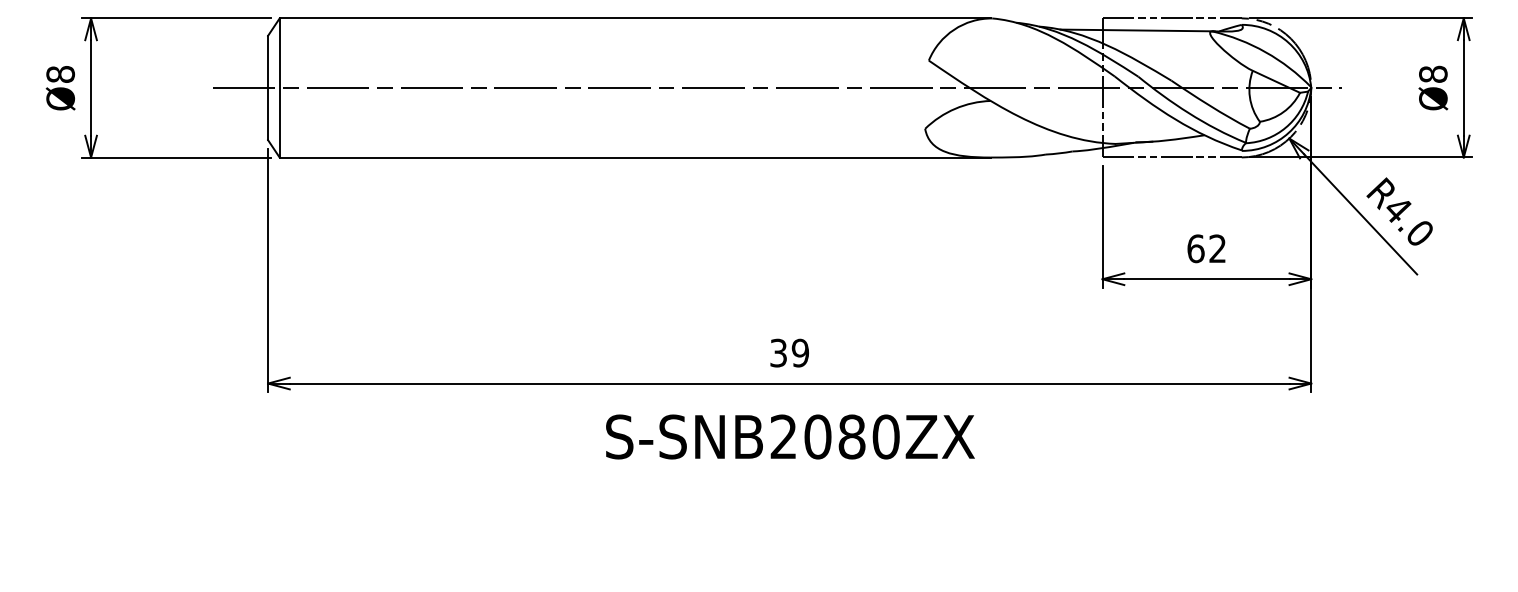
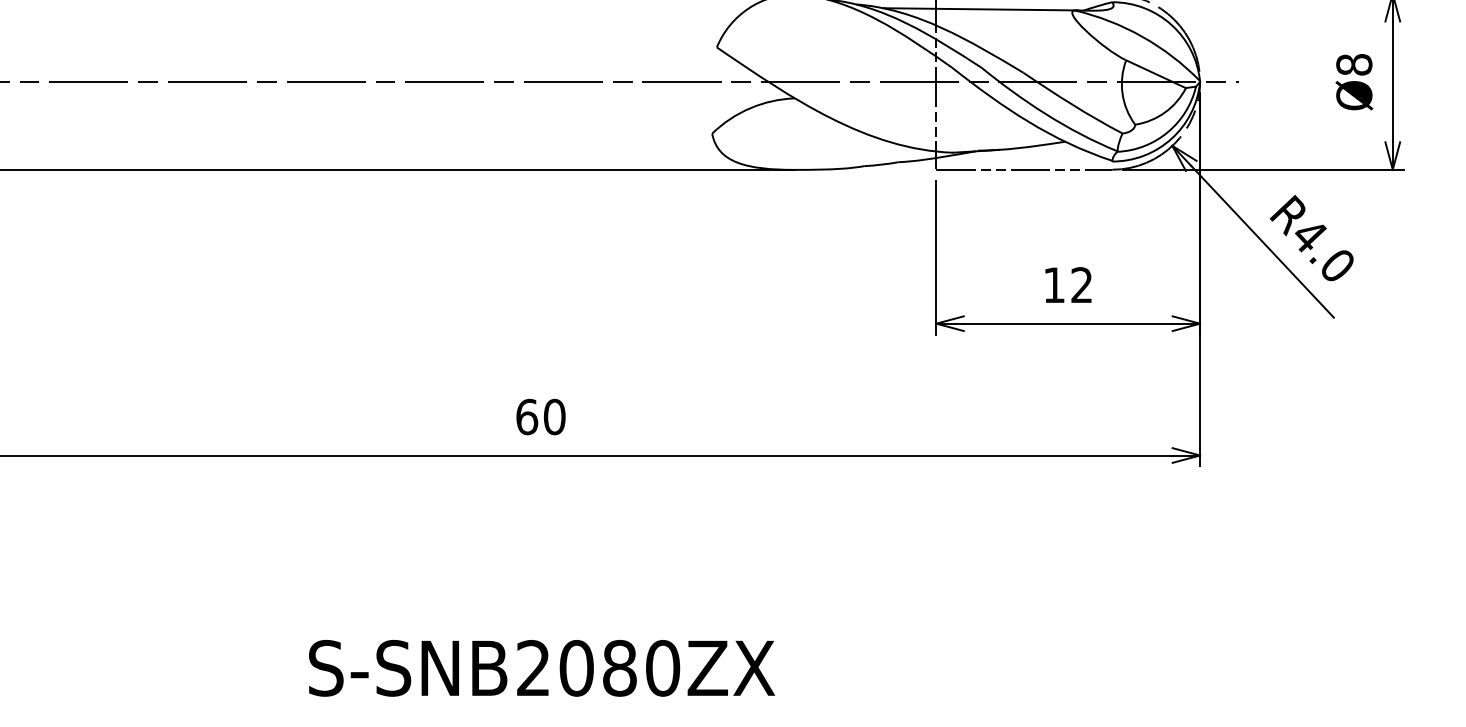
text: (1195, 248) -> (1053, 284), 62 -> 12
text: (789, 352) -> (540, 416), 39 -> 60
text: (790, 436) -> (542, 667), moved

